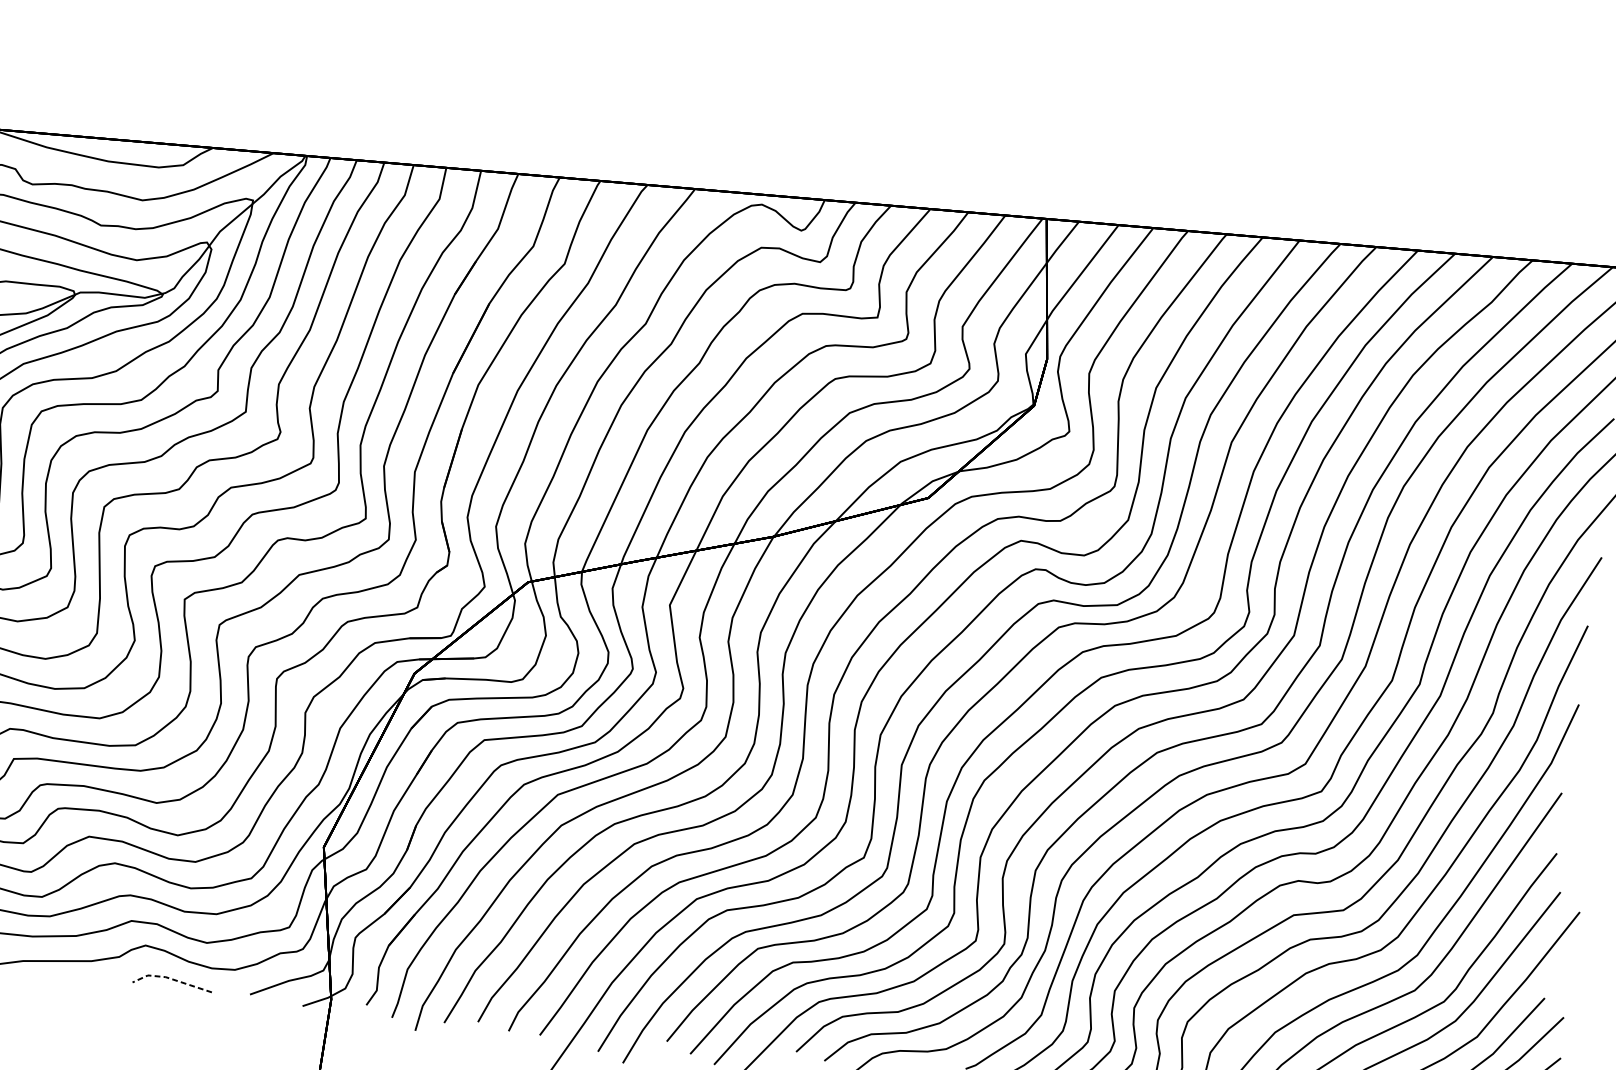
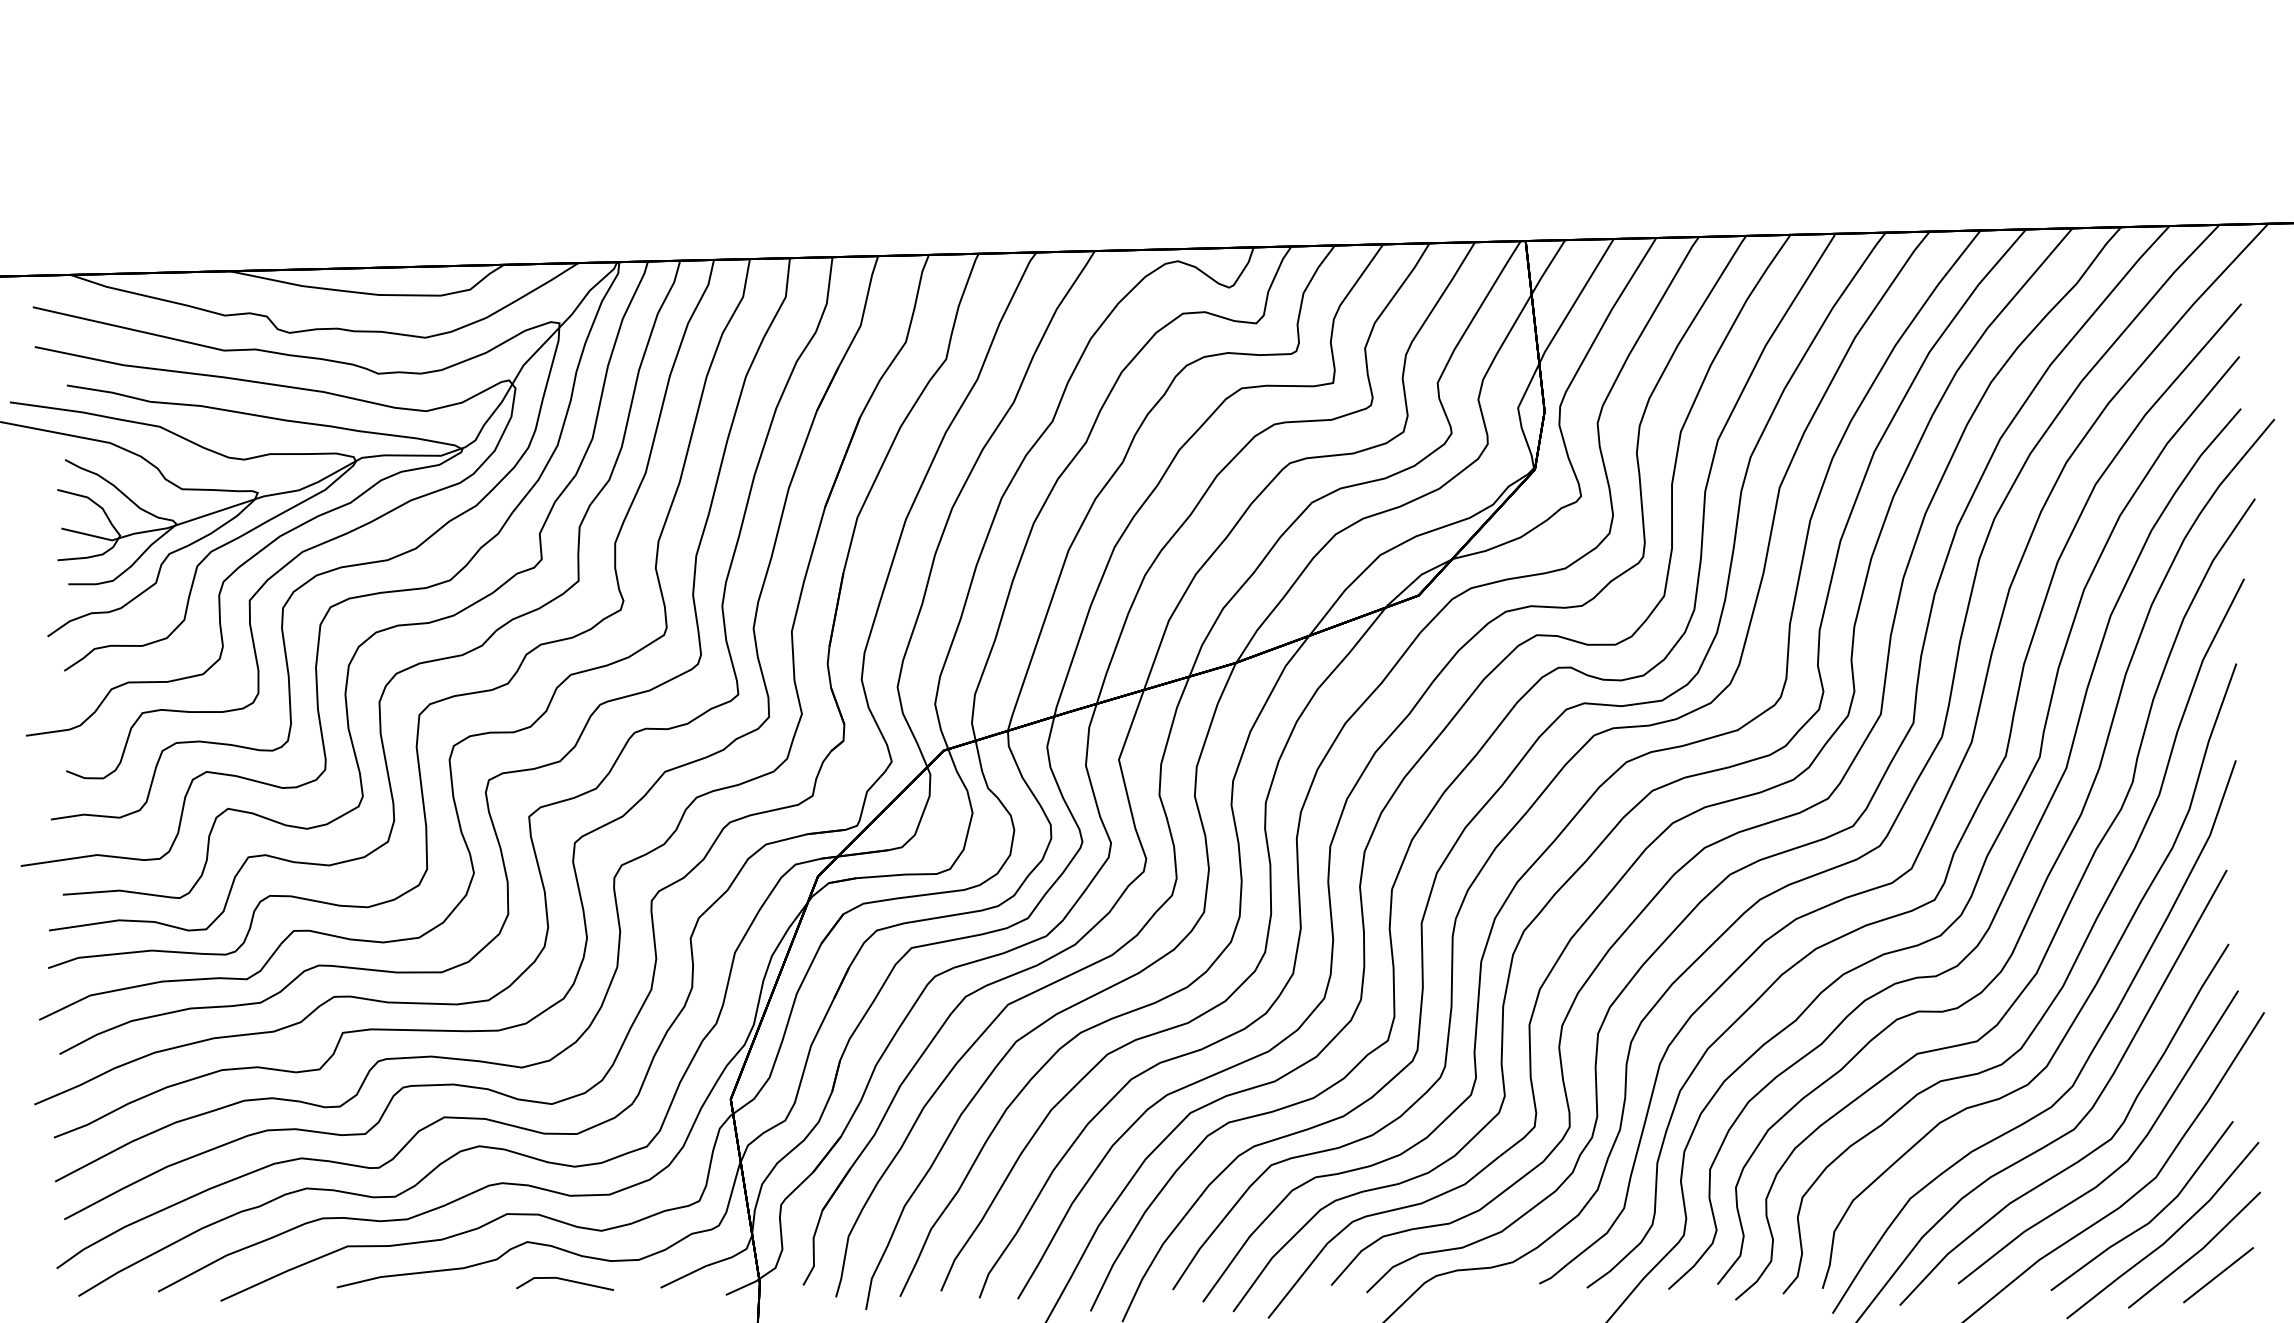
line: (170, 979) -> (562, 1279), dashed -> solid

